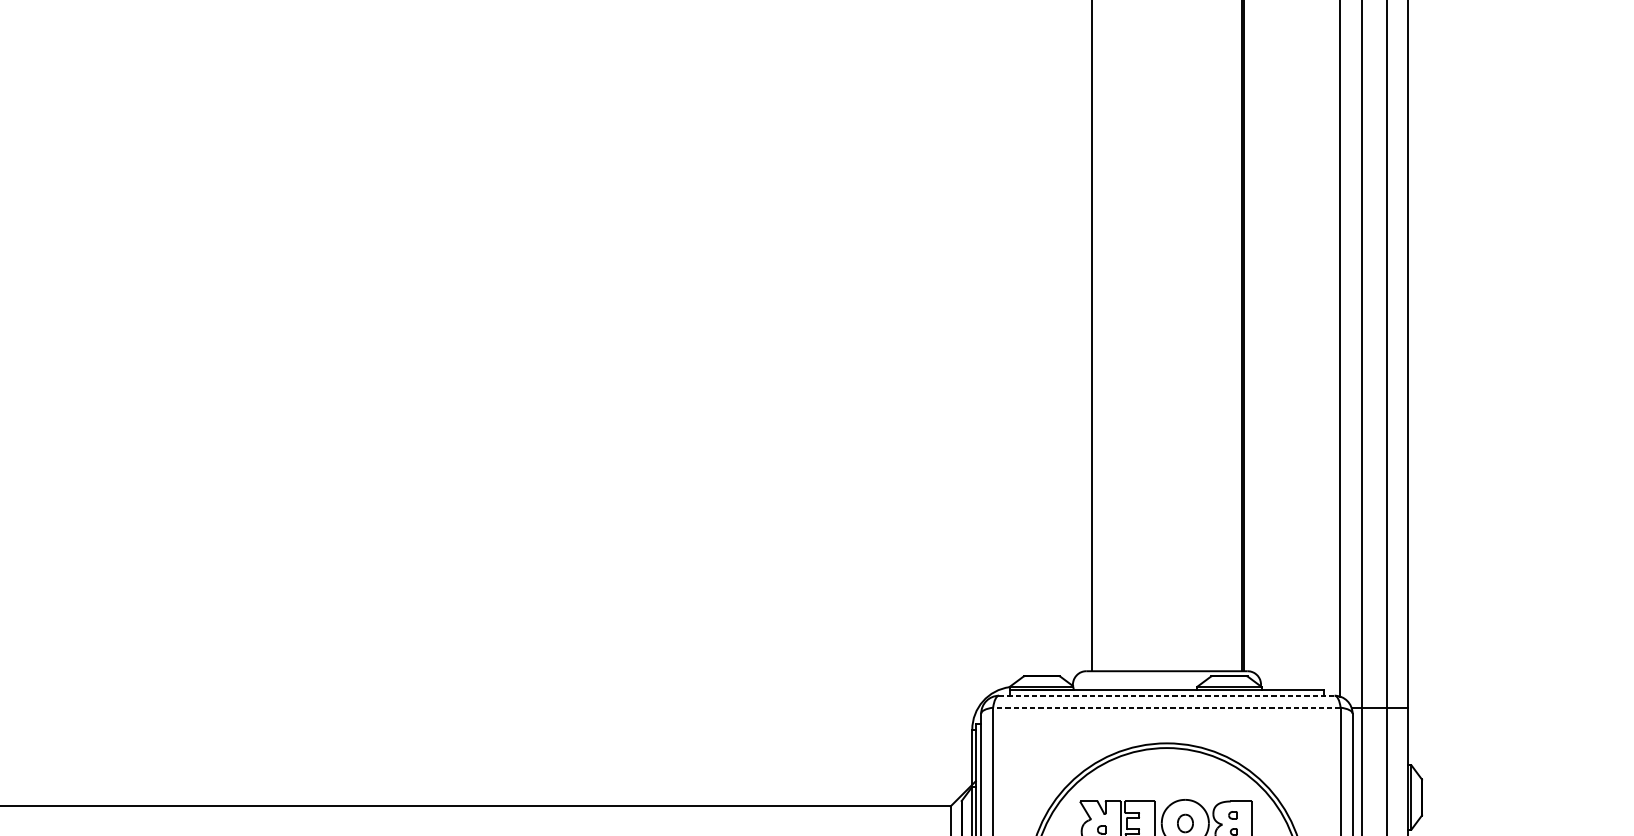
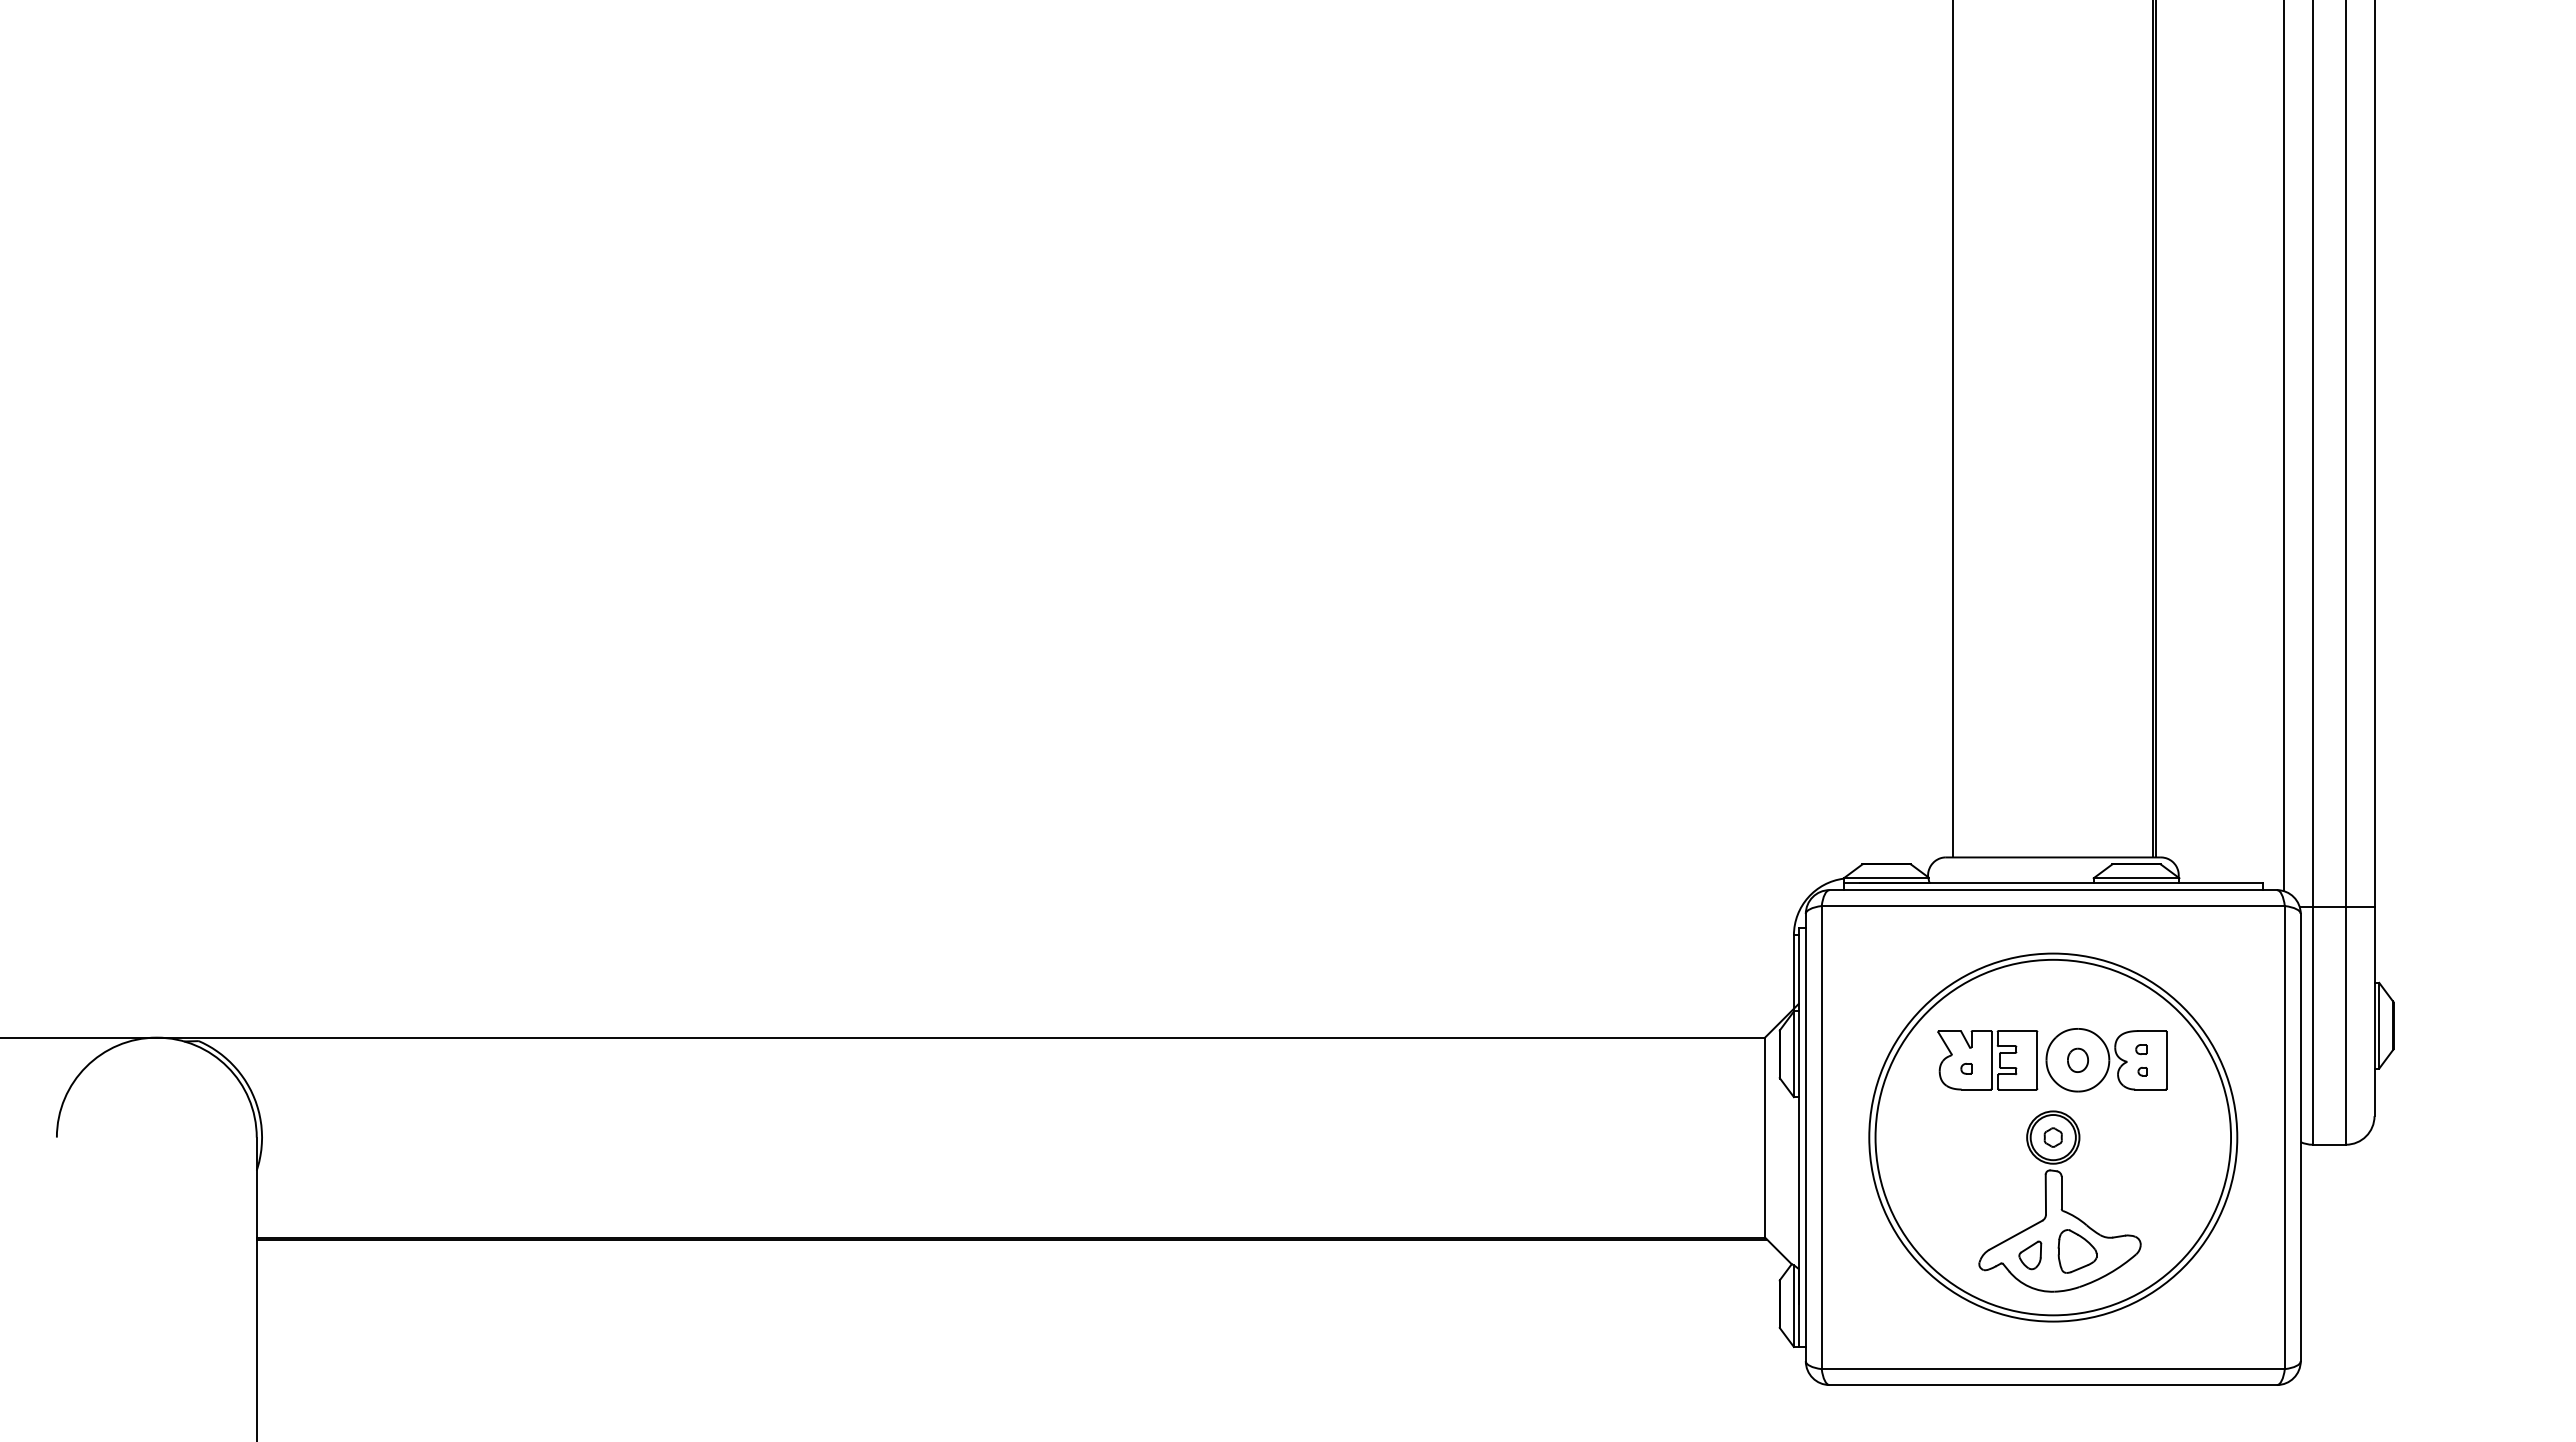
line: (1167, 696) -> (2053, 890), dashed -> solid
line: (1167, 708) -> (2053, 906), dashed -> solid

